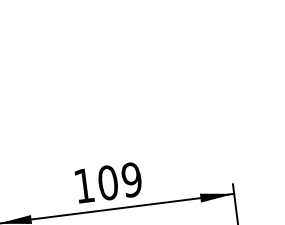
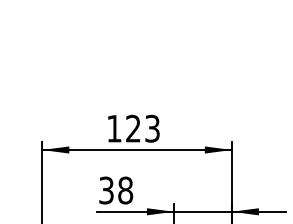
text: (119, 181) -> (142, 128), 109 -> 123

